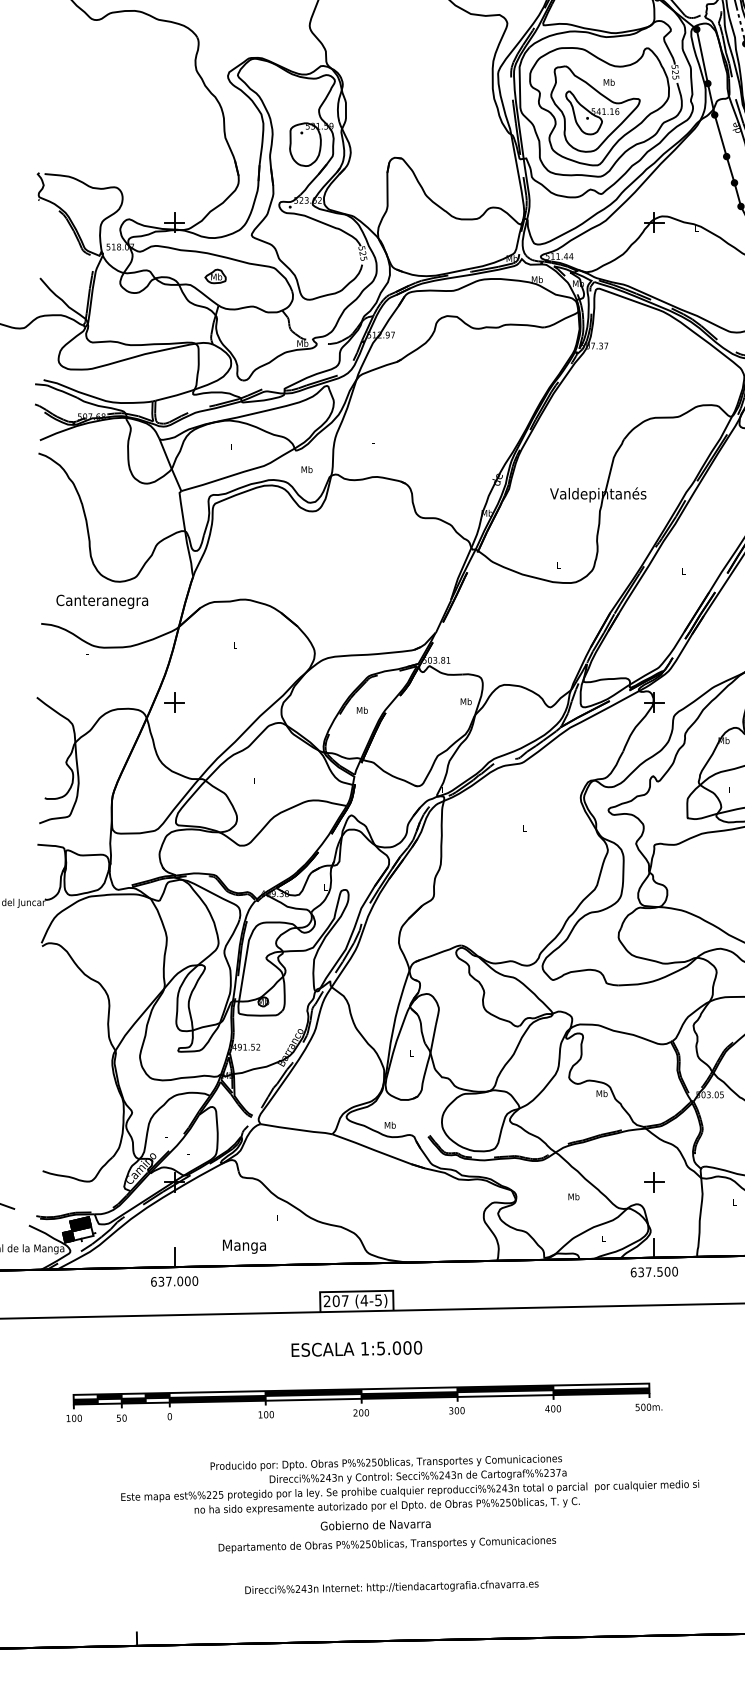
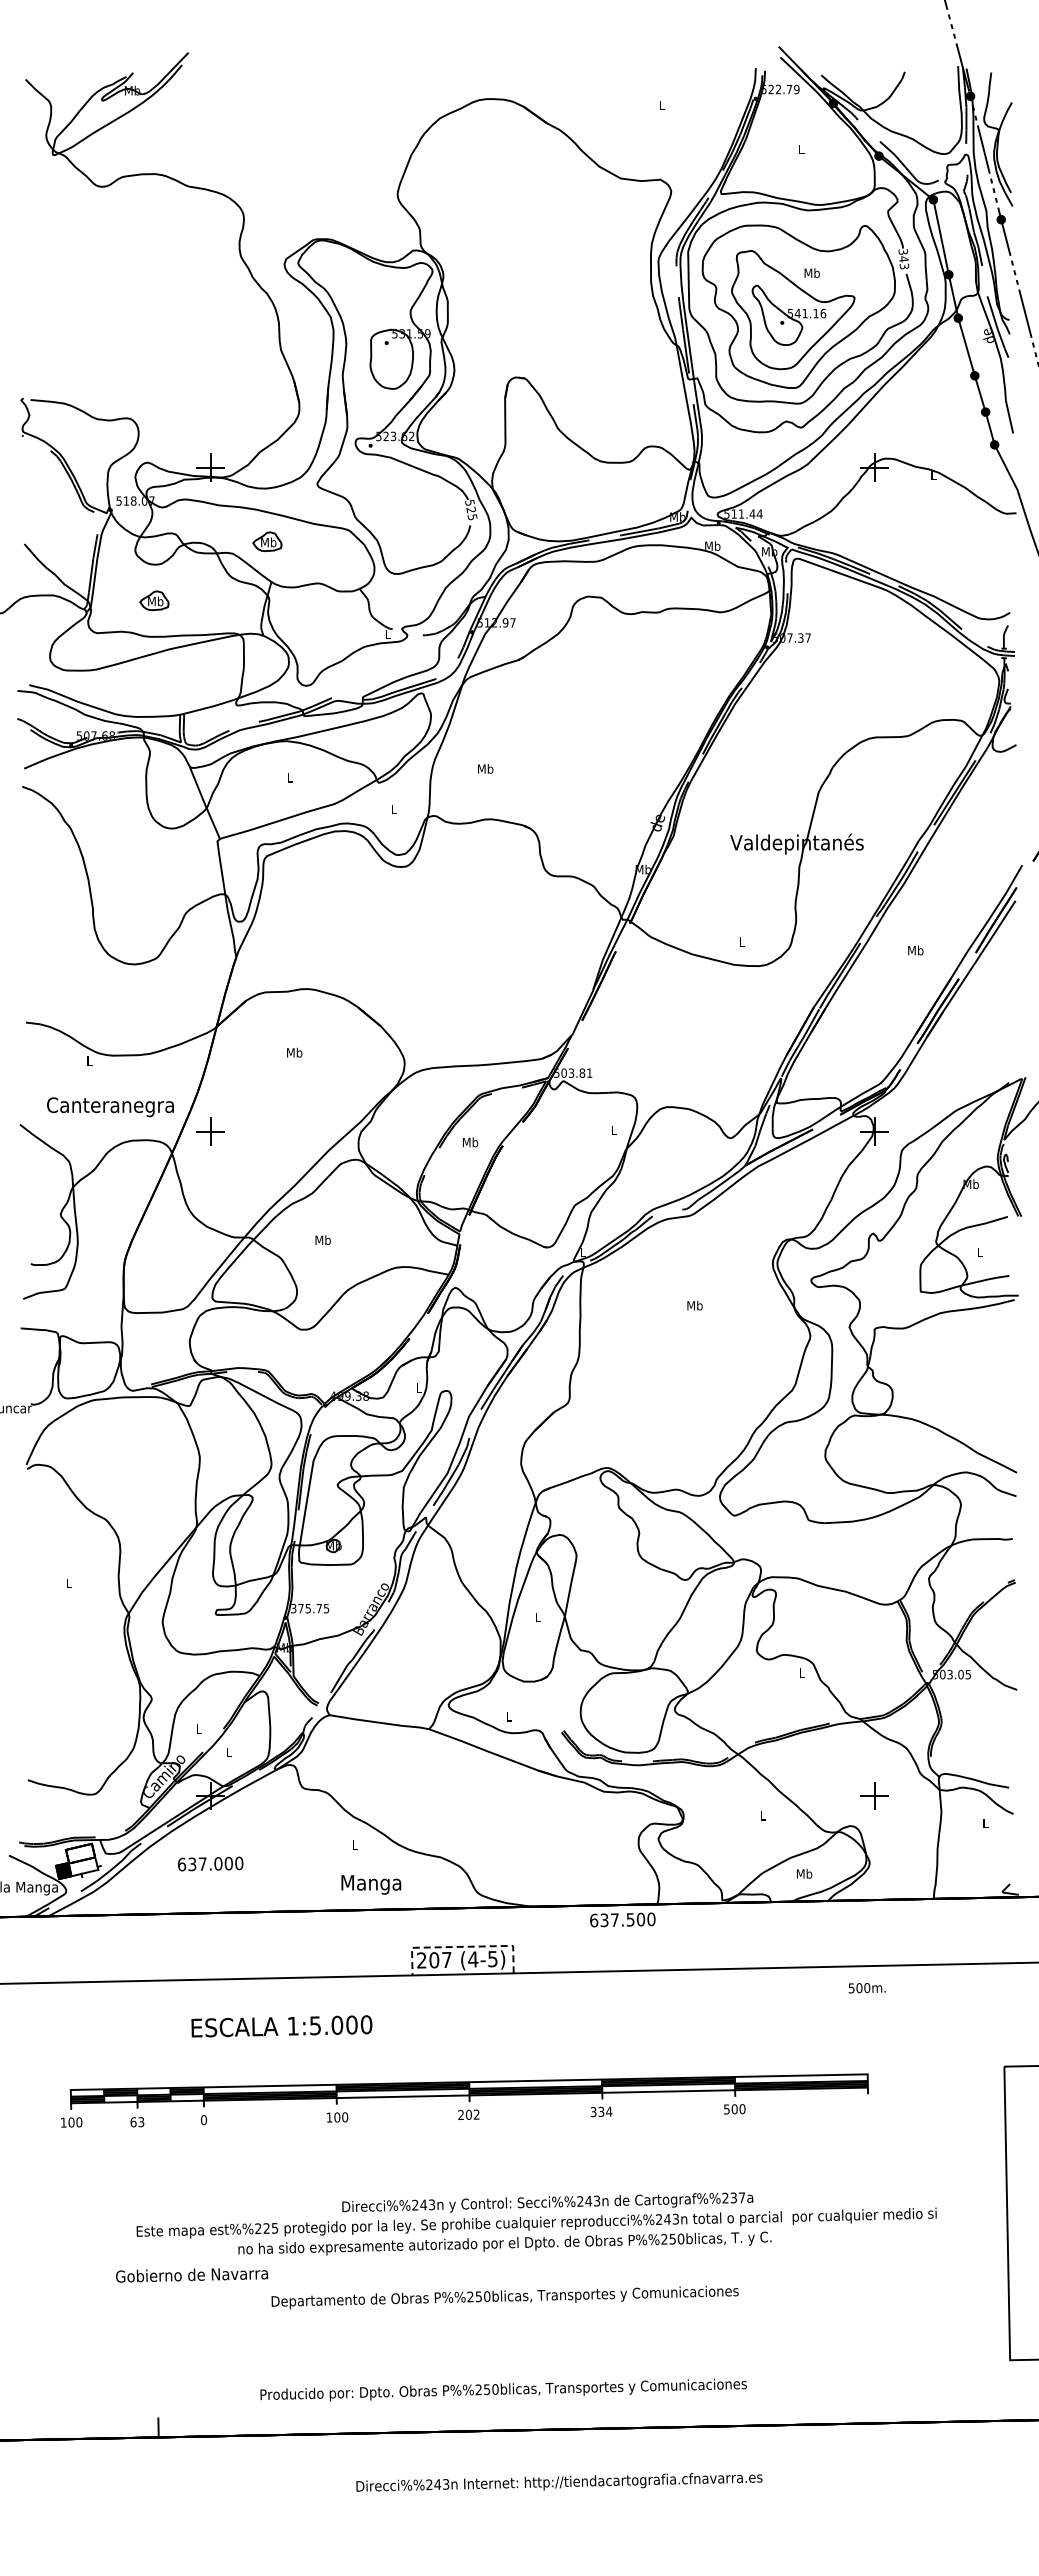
text: (675, 72) -> (904, 259), 525 -> 343
part: (134, 318) -> (154, 600), added
text: (302, 343) -> (387, 634), Mb -> L
text: (373, 440) -> (485, 768), L -> Mb
text: (306, 469) -> (393, 808), Mb -> L
text: (683, 571) -> (915, 950), L -> Mb
text: (102, 602) -> (110, 1107), moved
text: (235, 645) -> (294, 1052), L -> Mb
text: (465, 701) -> (613, 1130), Mb -> L
text: (255, 781) -> (322, 1240), L -> Mb
text: (524, 828) -> (694, 1305), L -> Mb
text: (246, 1047) -> (309, 1608), 491.52 -> 375.75
text: (602, 1093) -> (802, 1672), Mb -> L
text: (389, 1125) -> (508, 1716), Mb -> L
text: (574, 1196) -> (763, 1815), Mb -> L
fill: (80, 1224) -> (80, 1853), removed
text: (603, 1238) -> (804, 1873), L -> Mb
text: (244, 1246) -> (371, 1884), moved
line: (654, 1247) -> (874, 1886), removed
line: (174, 1257) -> (210, 1899), removed
text: (654, 1271) -> (622, 1919), moved
text: (174, 1281) -> (210, 1863), moved
line: (356, 1291) -> (462, 1946), solid -> dashed
text: (356, 1349) -> (281, 2026), moved
text: (648, 1407) -> (866, 1988), moved
text: (547, 1409) -> (726, 2109), 400 -> 500
text: (459, 1410) -> (605, 2111), 300 -> 334
text: (366, 1412) -> (476, 2114), 200 -> 202
text: (121, 1418) -> (137, 2122), 50 -> 63
text: (386, 1462) -> (503, 2389), moved
text: (376, 1525) -> (192, 2275), moved
text: (391, 1587) -> (559, 2482), moved

